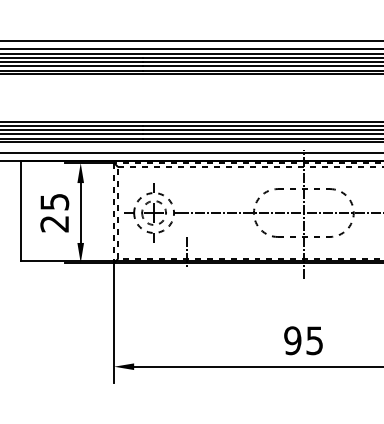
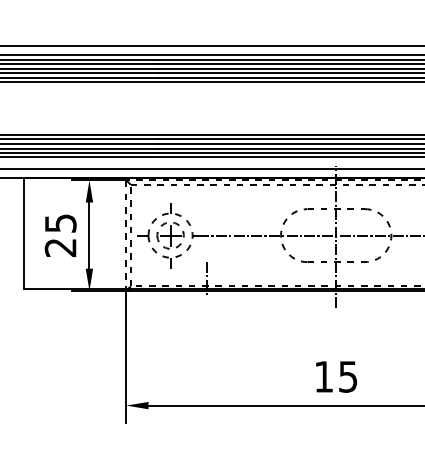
text: (292, 340) -> (323, 376), 95 -> 15

